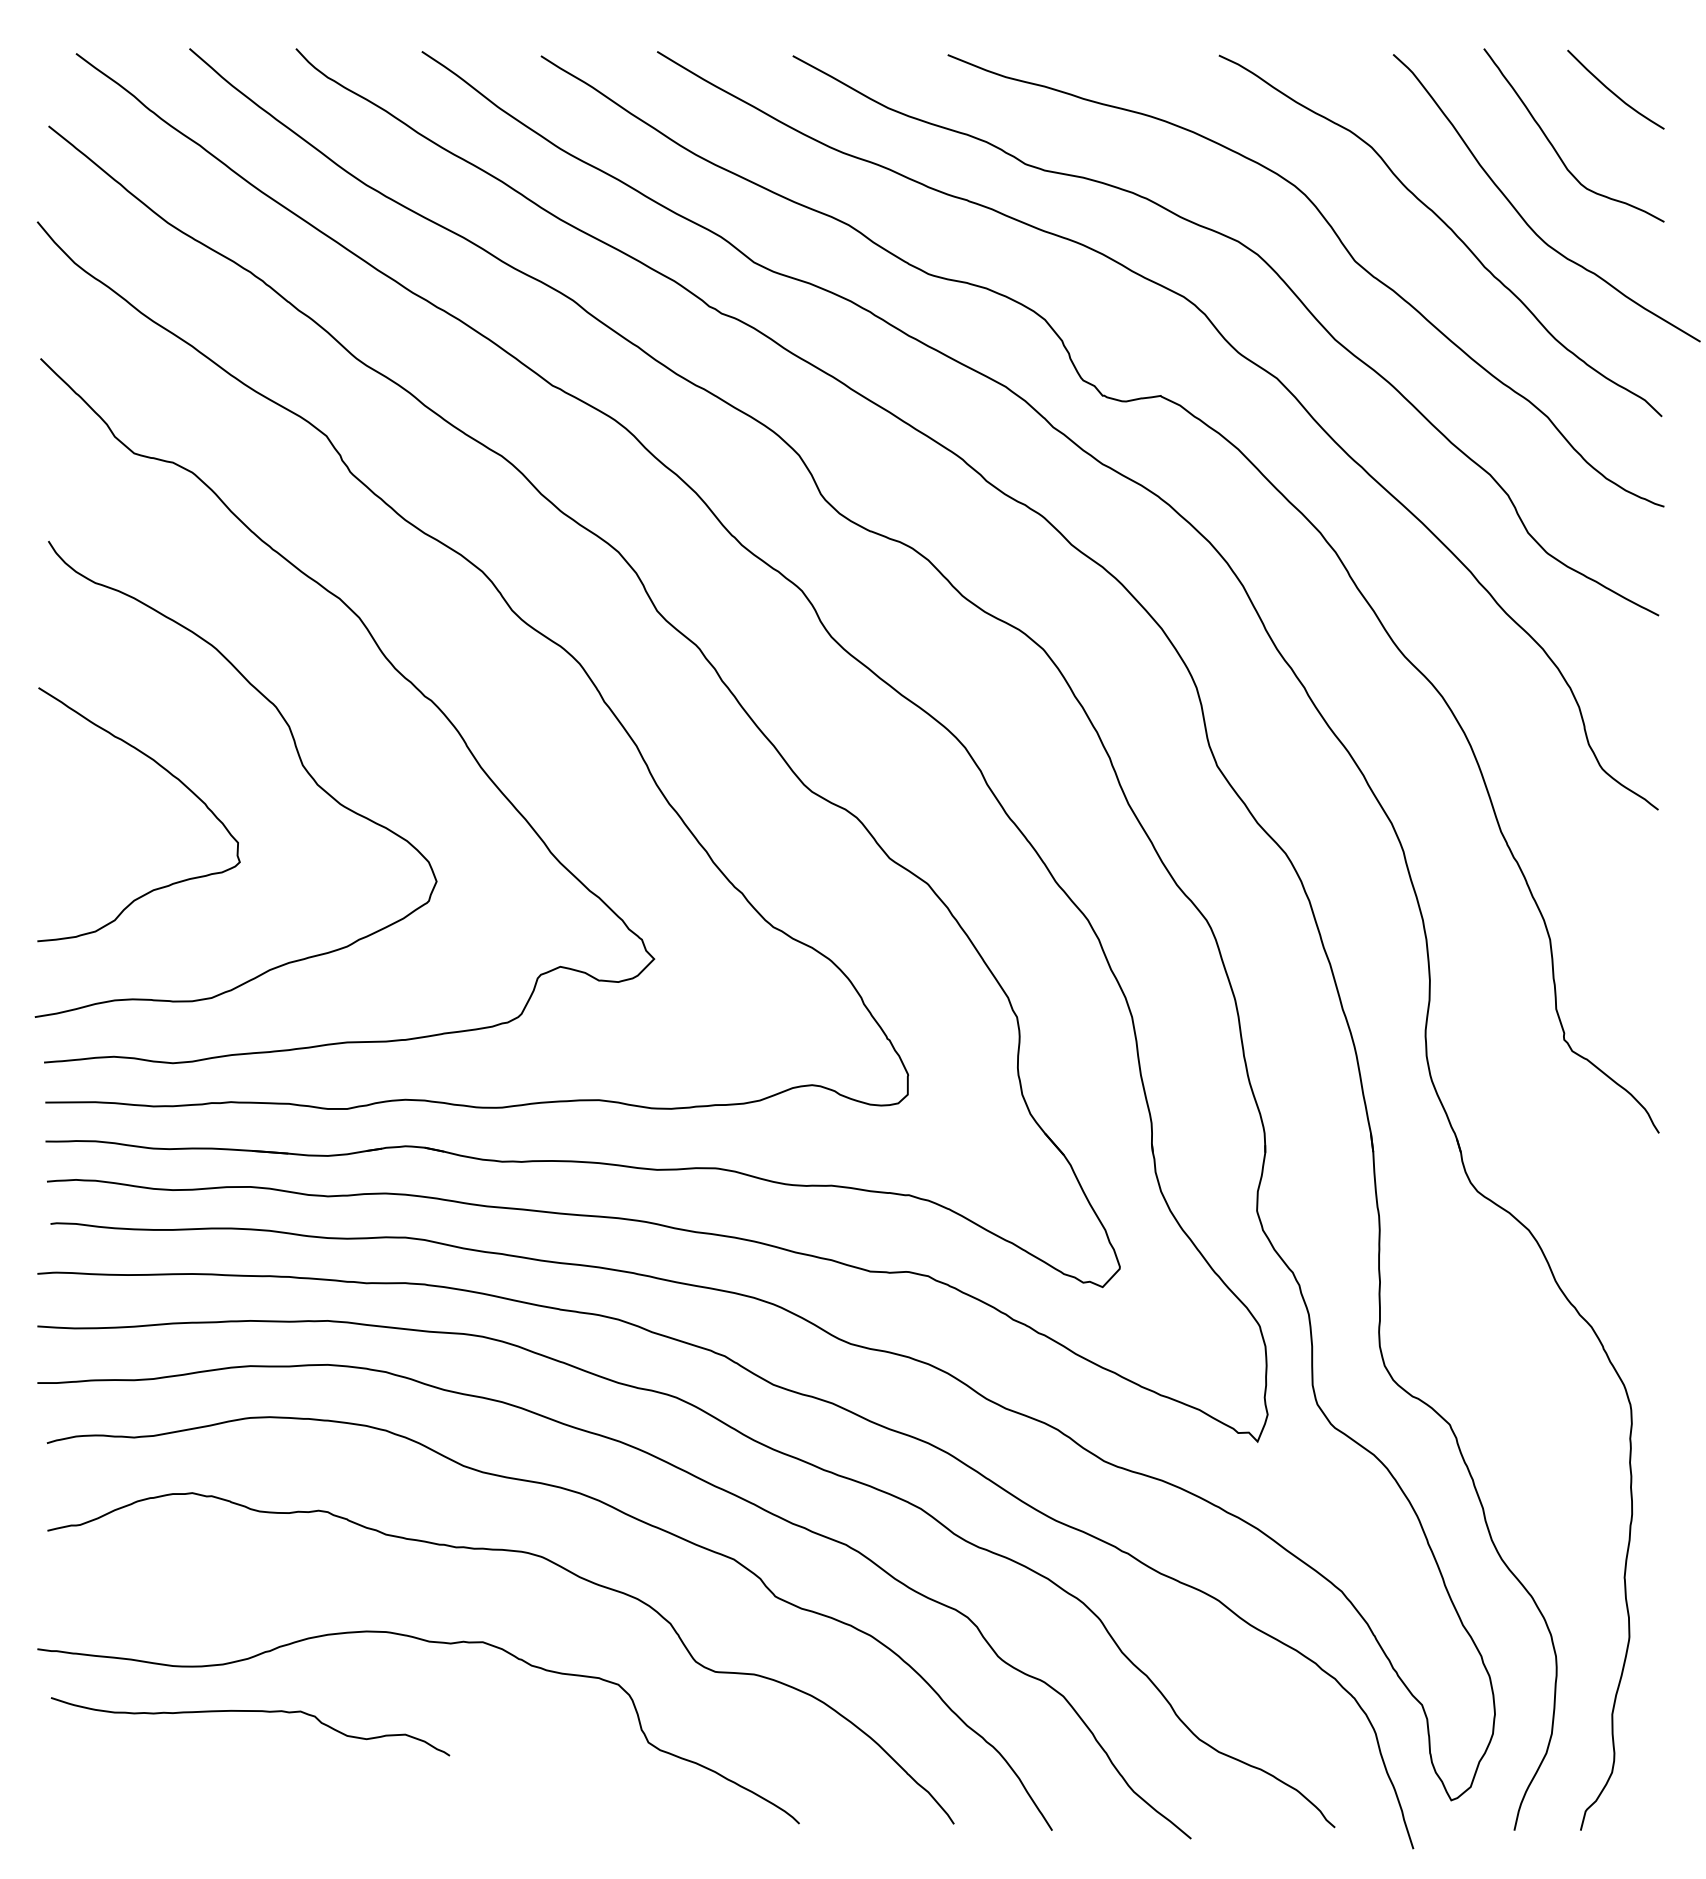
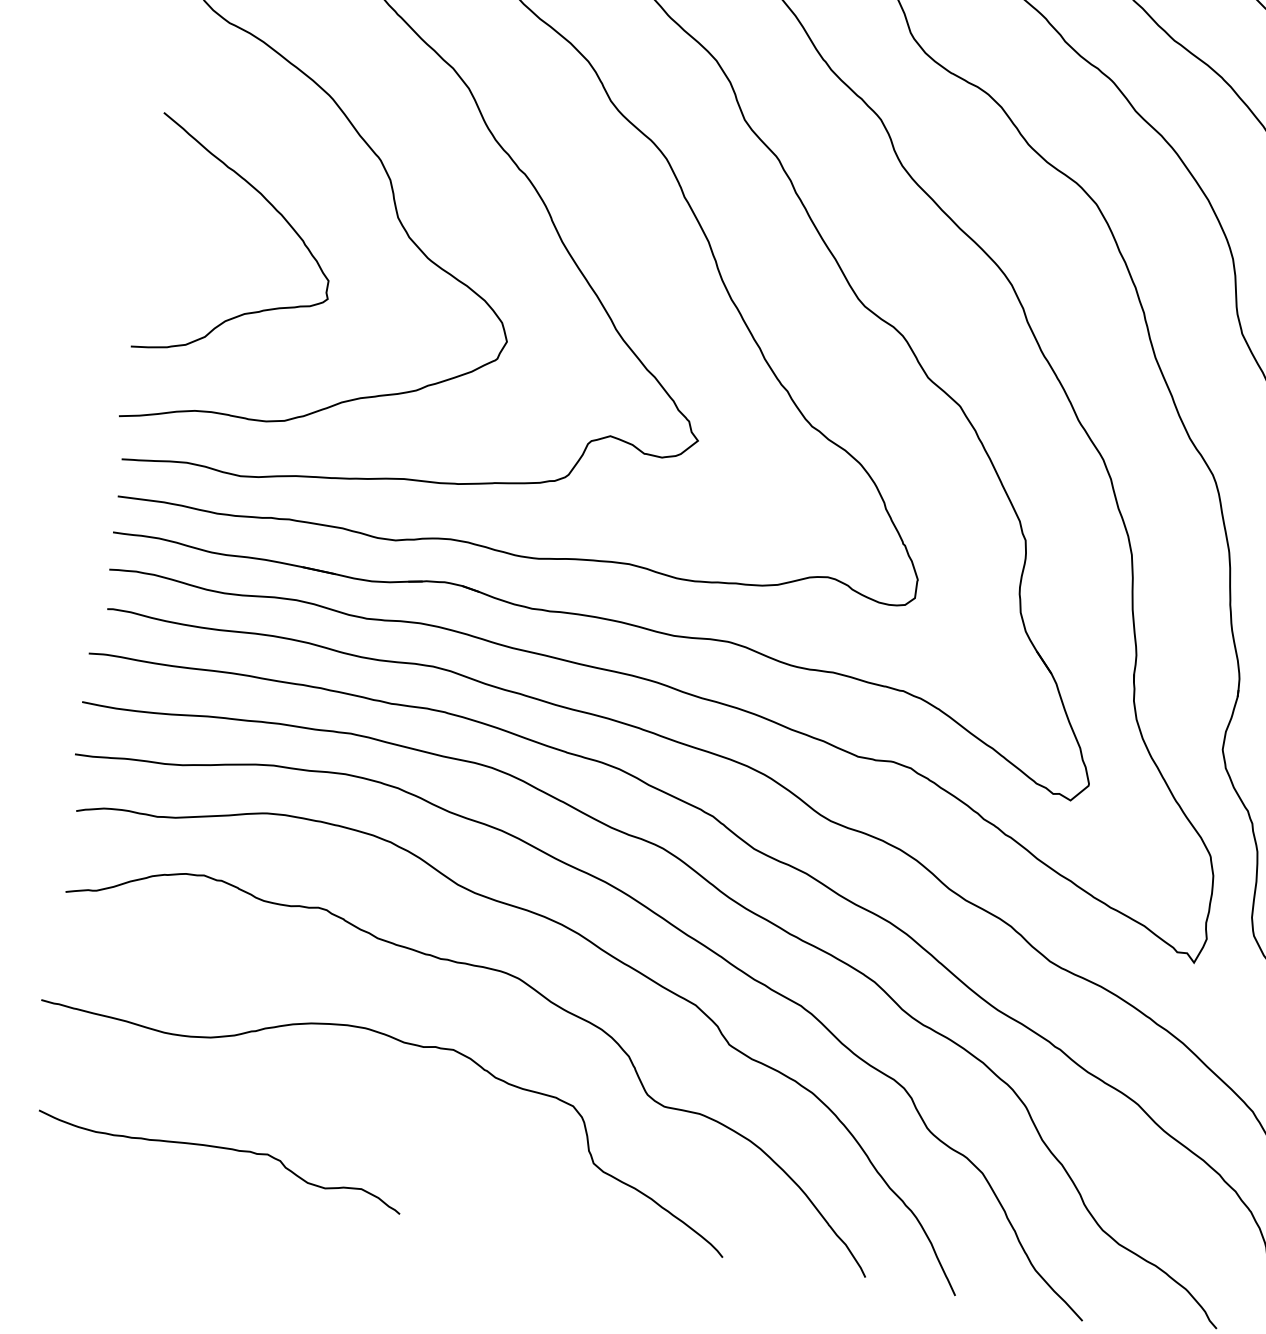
curve: (250, 1711) -> (221, 1148), moved

